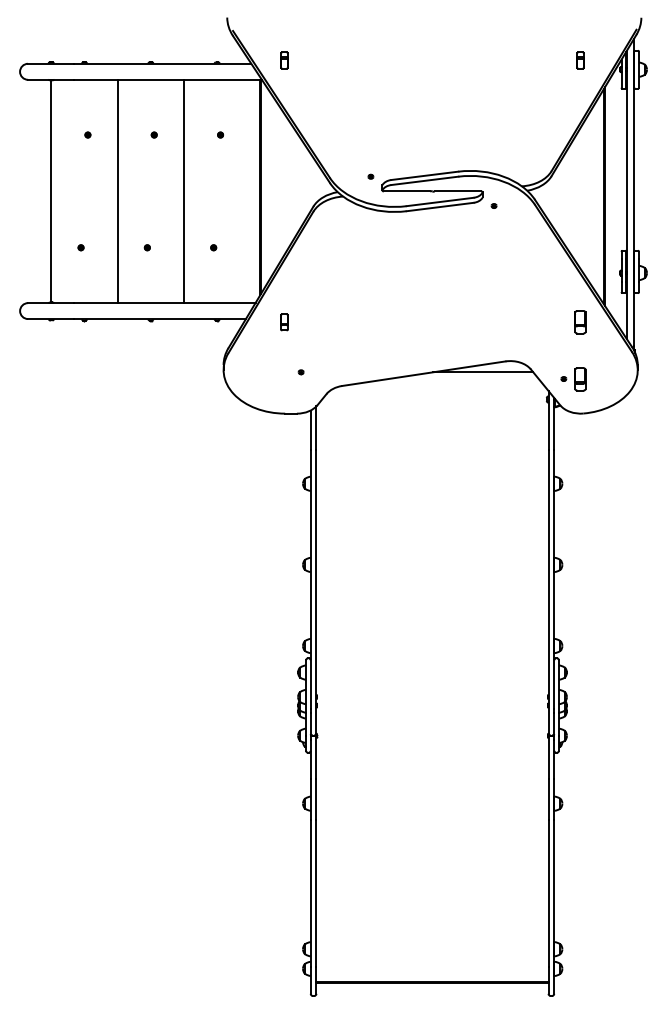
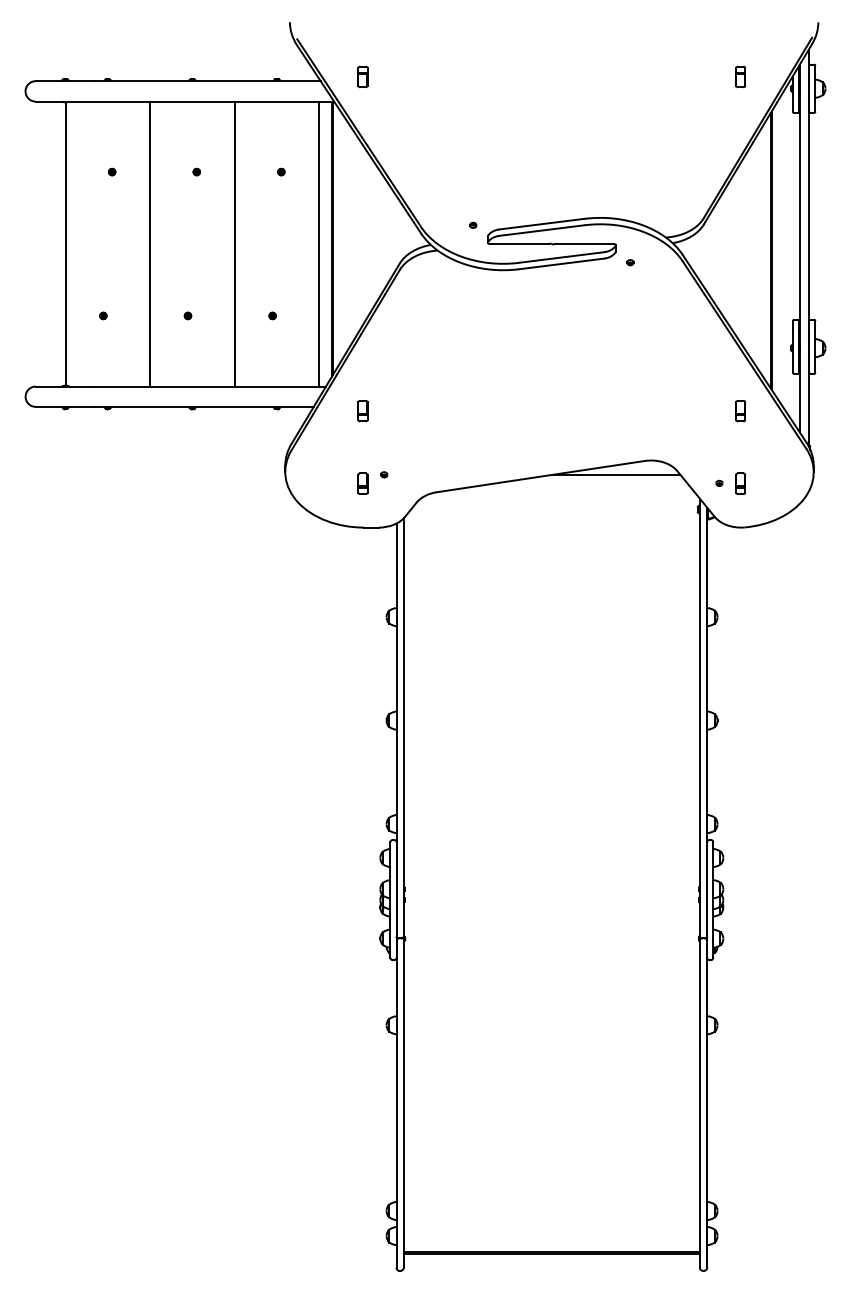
line: (250, 191) -> (319, 243), added
part: (580, 322) -> (740, 411), size x0.71
part: (284, 379) -> (362, 483), added
part: (580, 379) -> (740, 483), size x0.71

